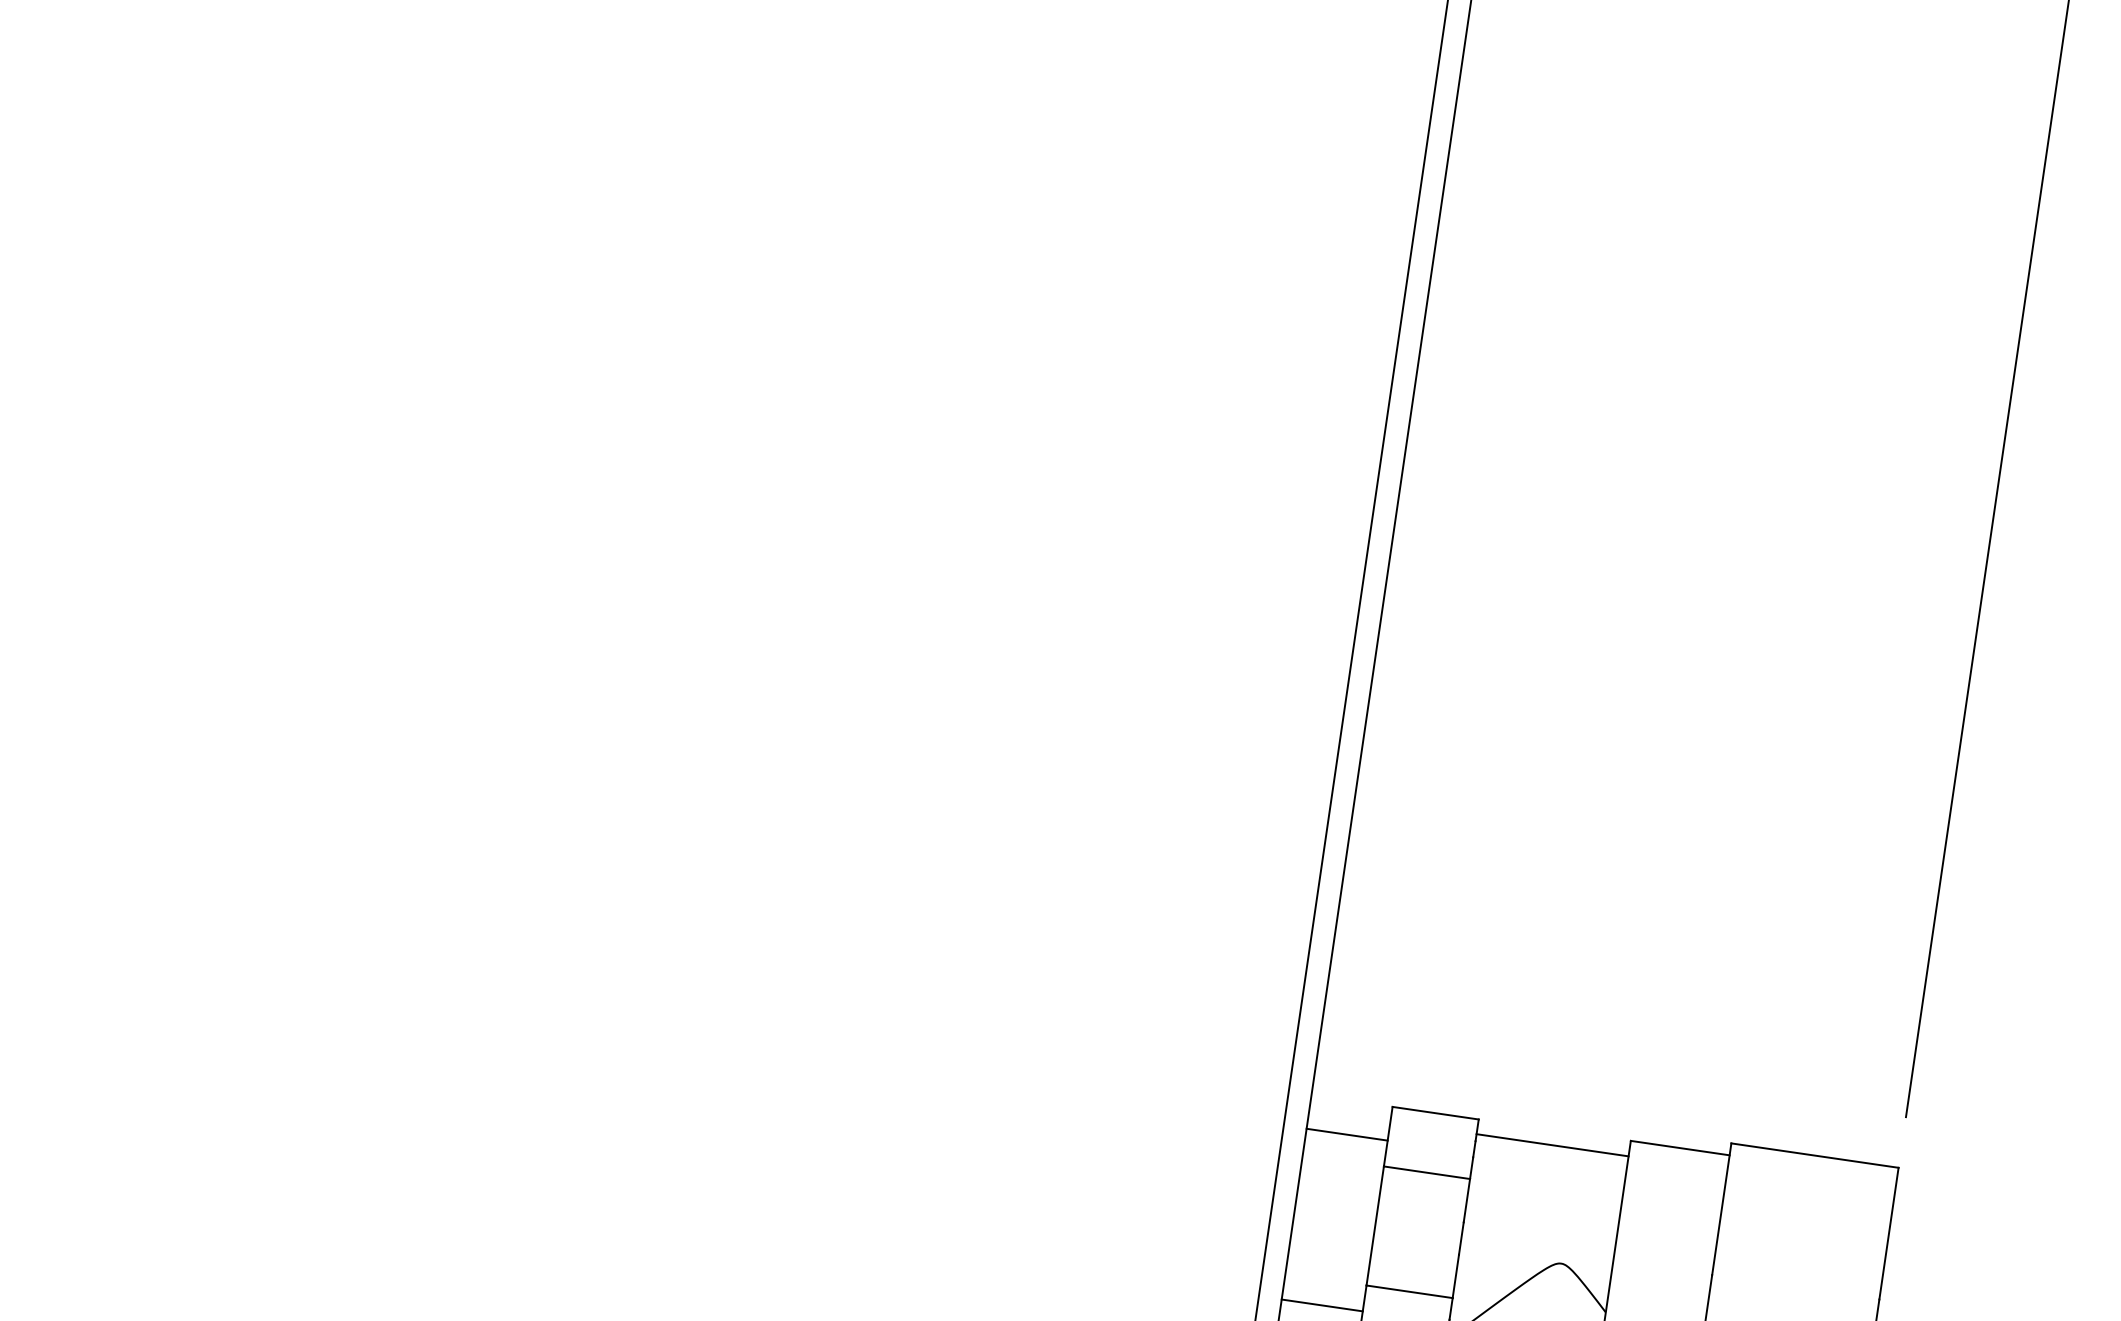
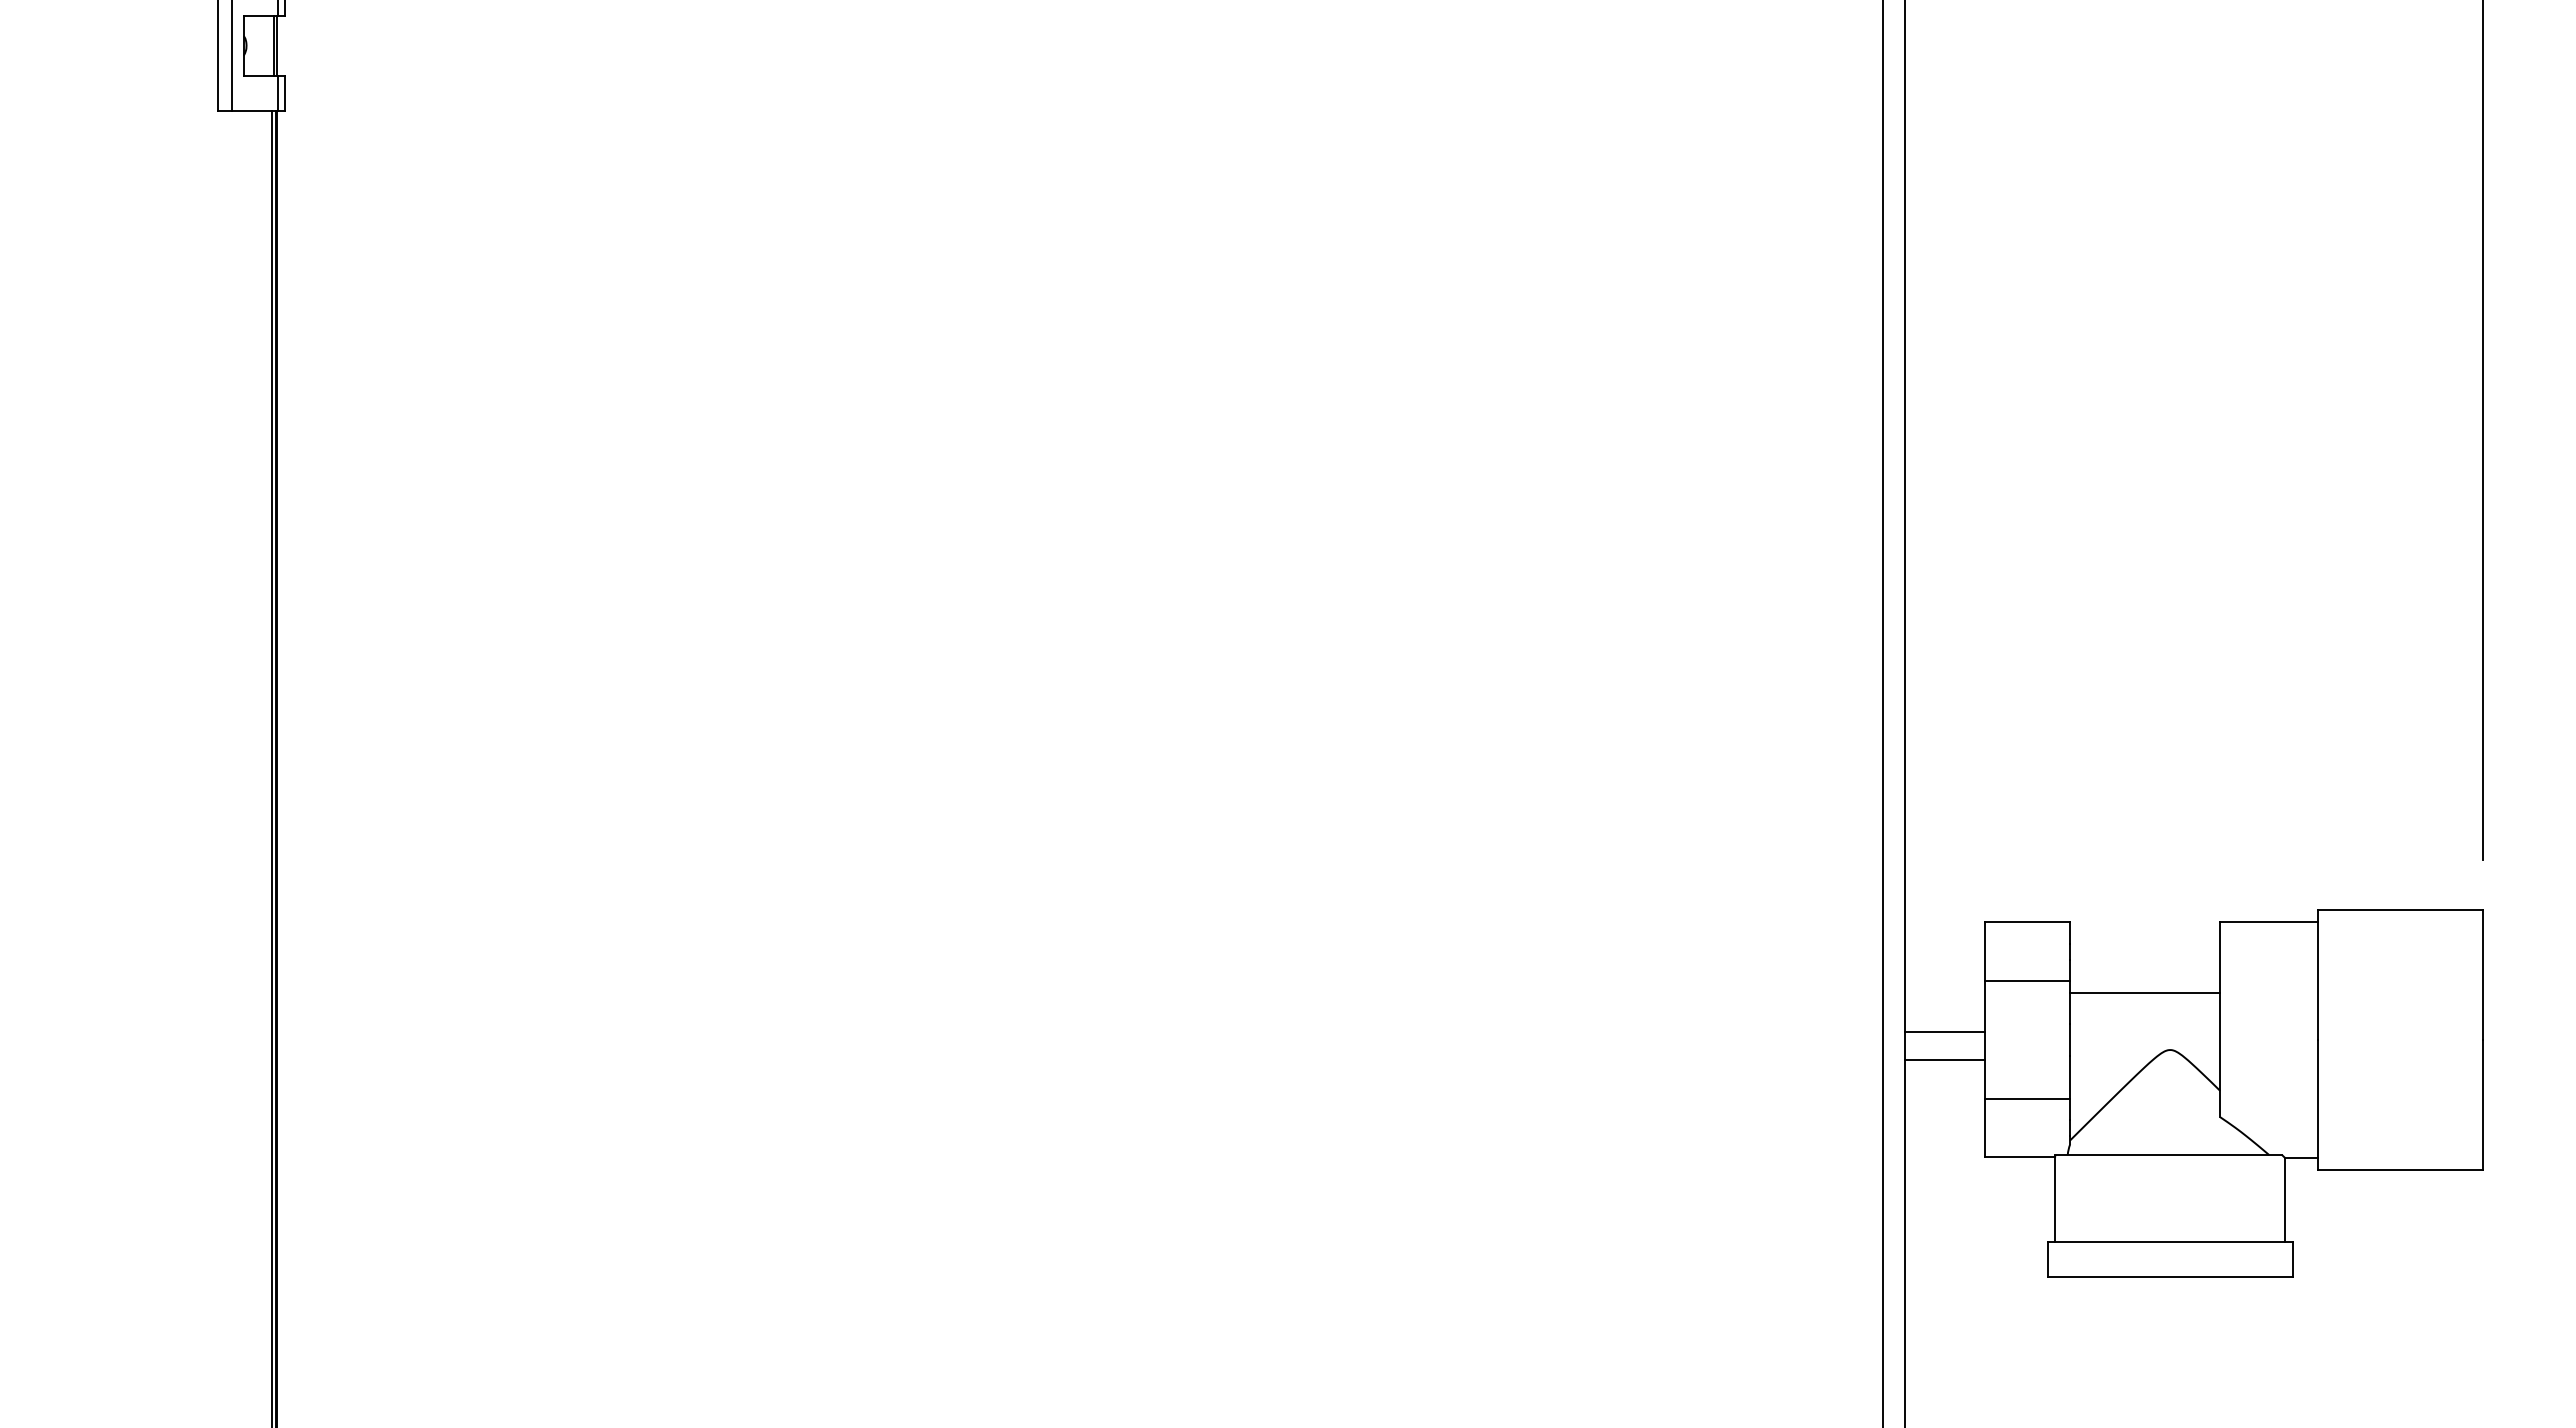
line: (1347, 1134) -> (1945, 1031), moved
line: (1552, 1144) -> (2145, 992), moved
line: (1322, 1305) -> (1945, 1060), moved

